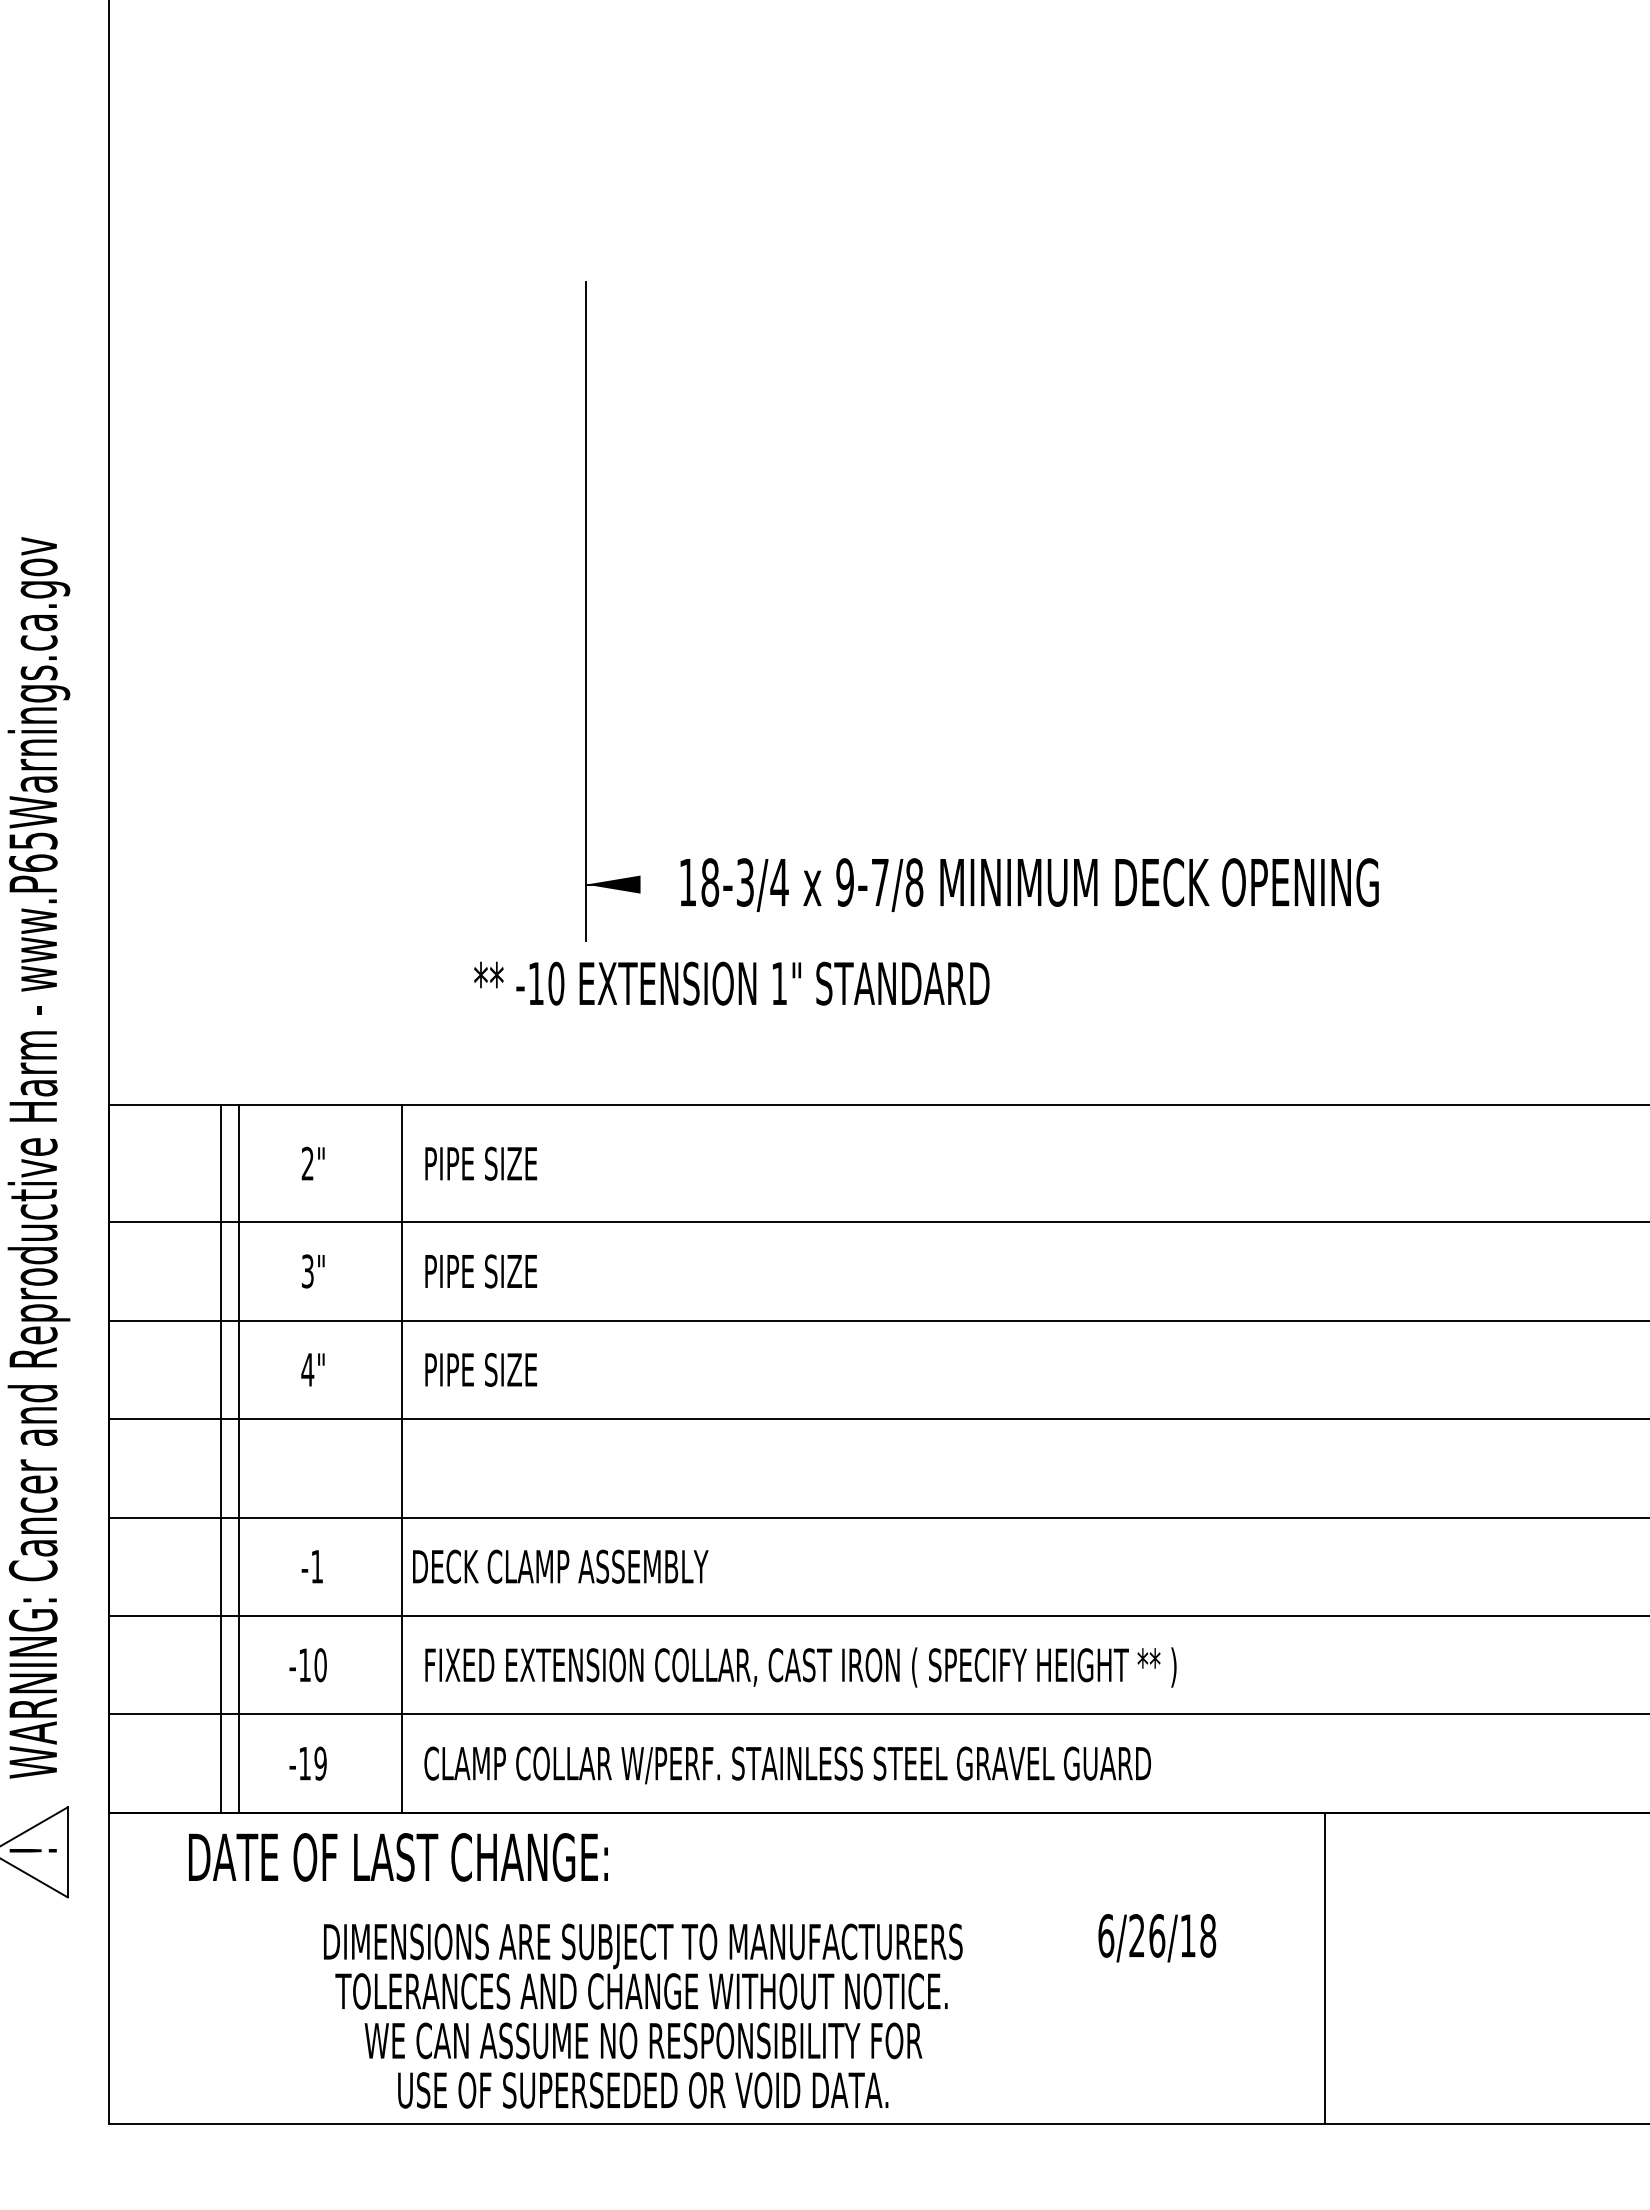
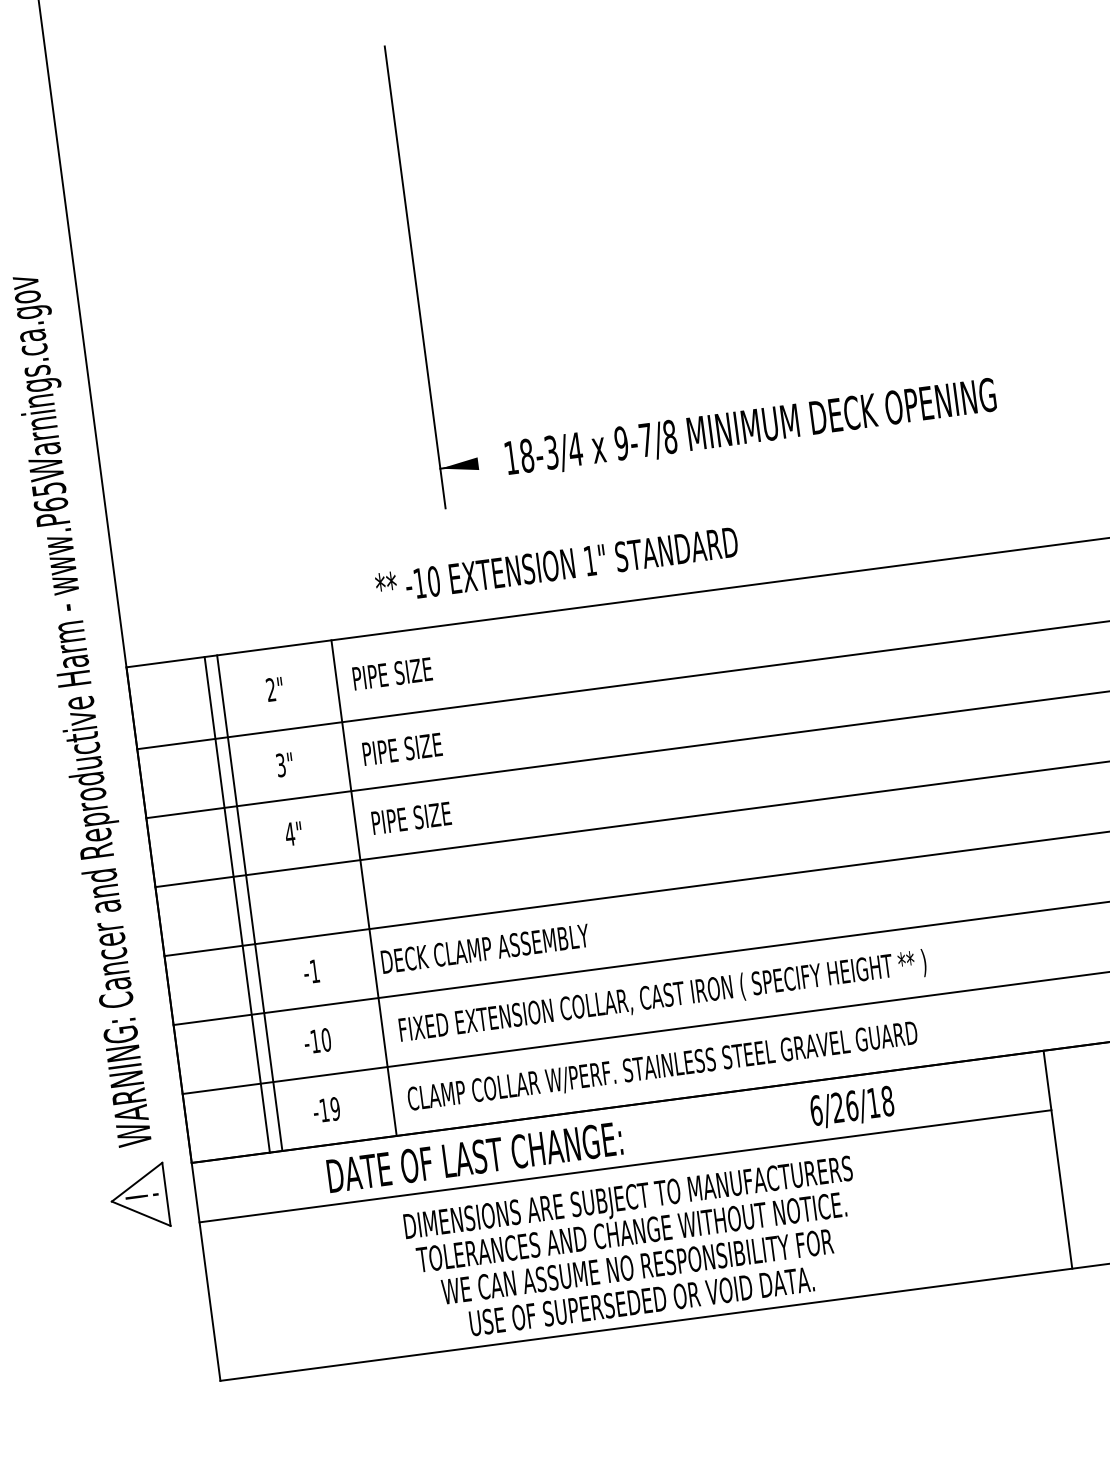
text: (731, 983) -> (556, 565), moved
text: (398, 1857) -> (474, 1157), moved
line: (717, 1897) -> (625, 1166), added
text: (1157, 1938) -> (852, 1107), moved
text: (643, 2015) -> (635, 1248), moved

